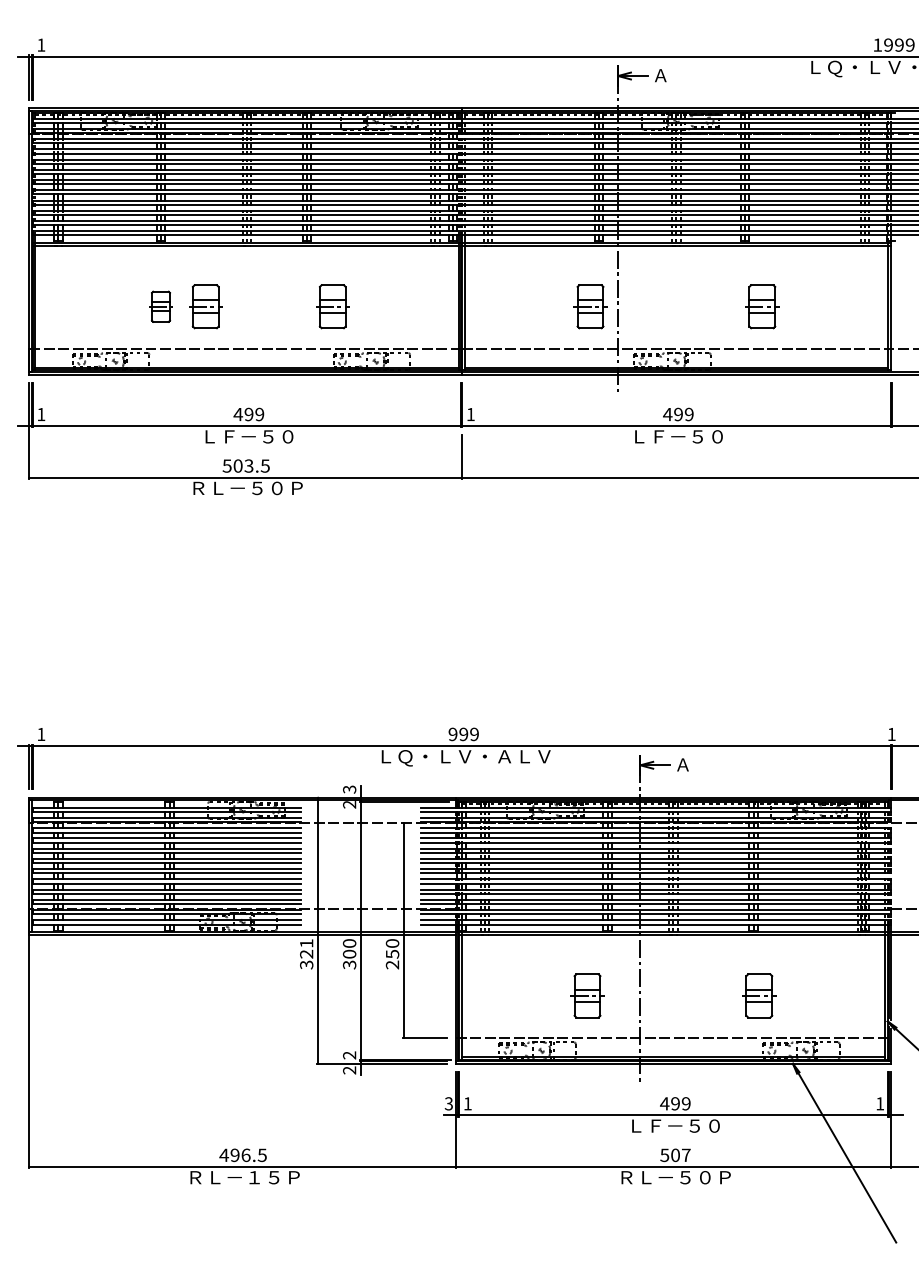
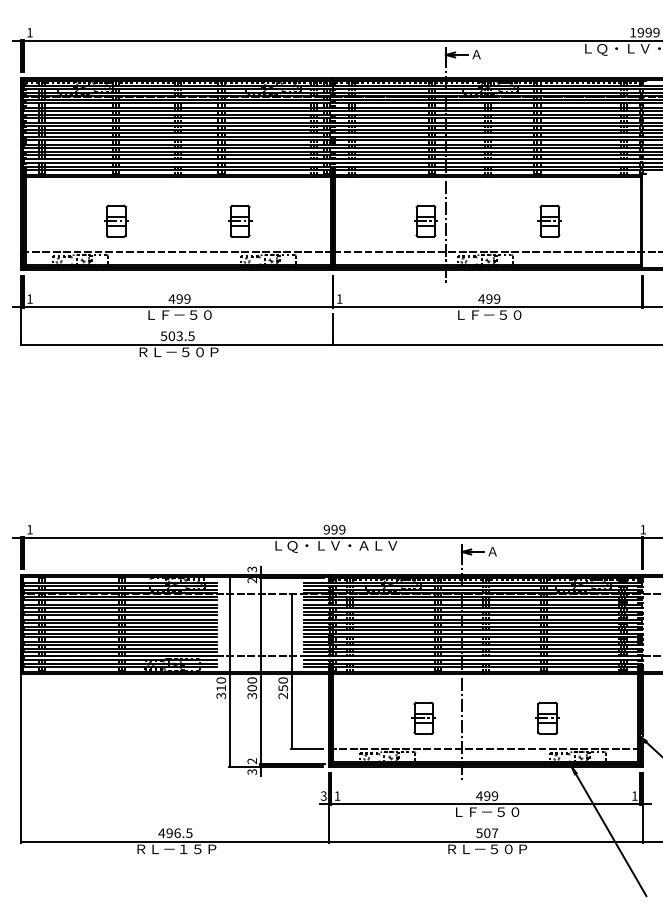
part: (160, 306) -> (115, 221), size x1.43
part: (205, 306) -> (148, 221), removed
text: (306, 948) -> (221, 684), 321 -> 310
text: (349, 1070) -> (252, 772), 2 -> 3

